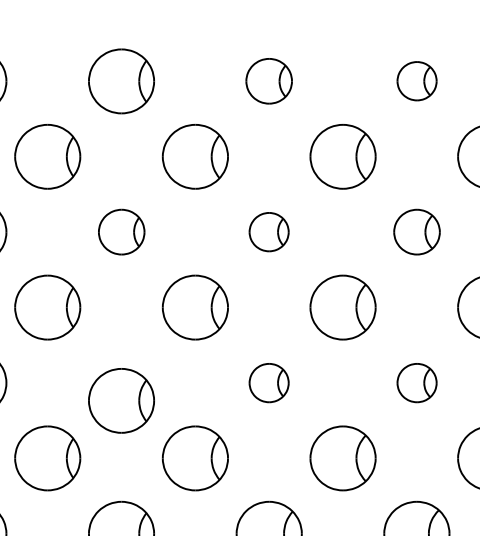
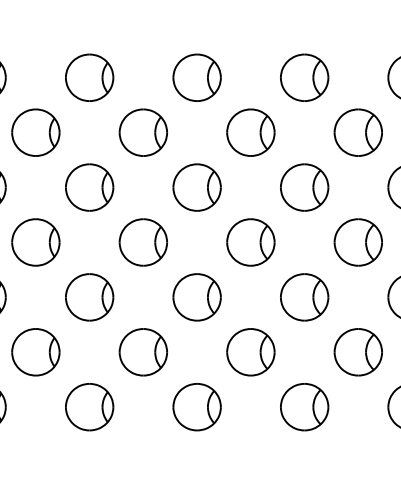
part: (268, 80) -> (196, 77), size x1.43
part: (416, 80) -> (304, 77), size x1.67
part: (121, 232) -> (89, 187), size x1.43
part: (268, 232) -> (196, 187), size x1.67
part: (416, 232) -> (304, 187), size x1.43
part: (268, 383) -> (196, 297), size x1.67
part: (416, 383) -> (304, 297), size x1.67
part: (121, 401) -> (89, 297), moved

